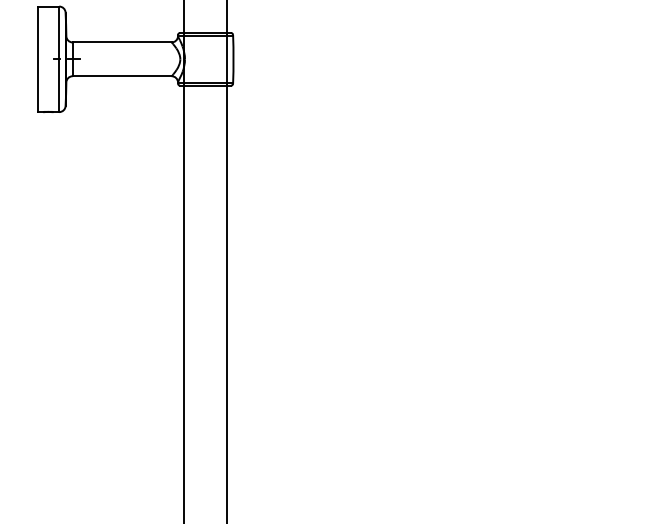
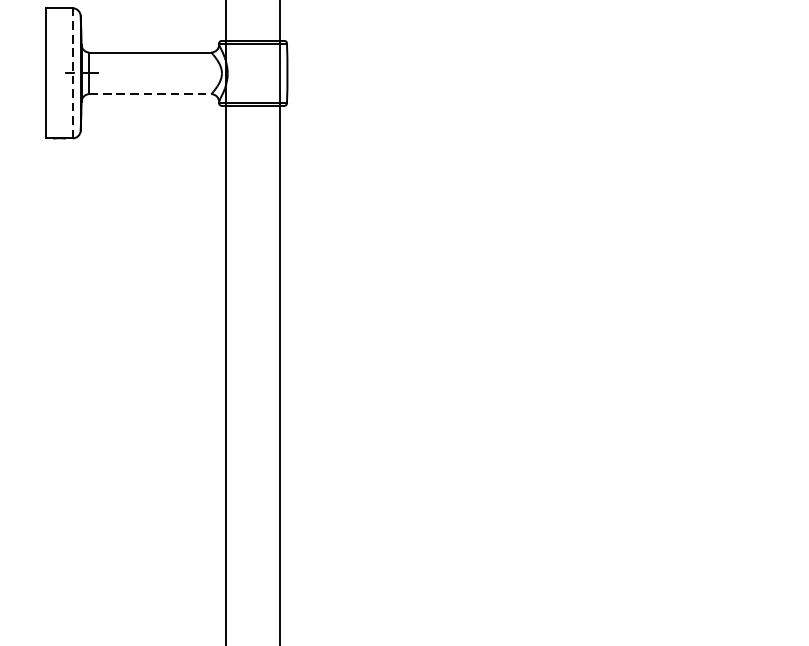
line: (59, 59) -> (73, 73), solid -> dashed
line: (122, 76) -> (150, 94), solid -> dashed

